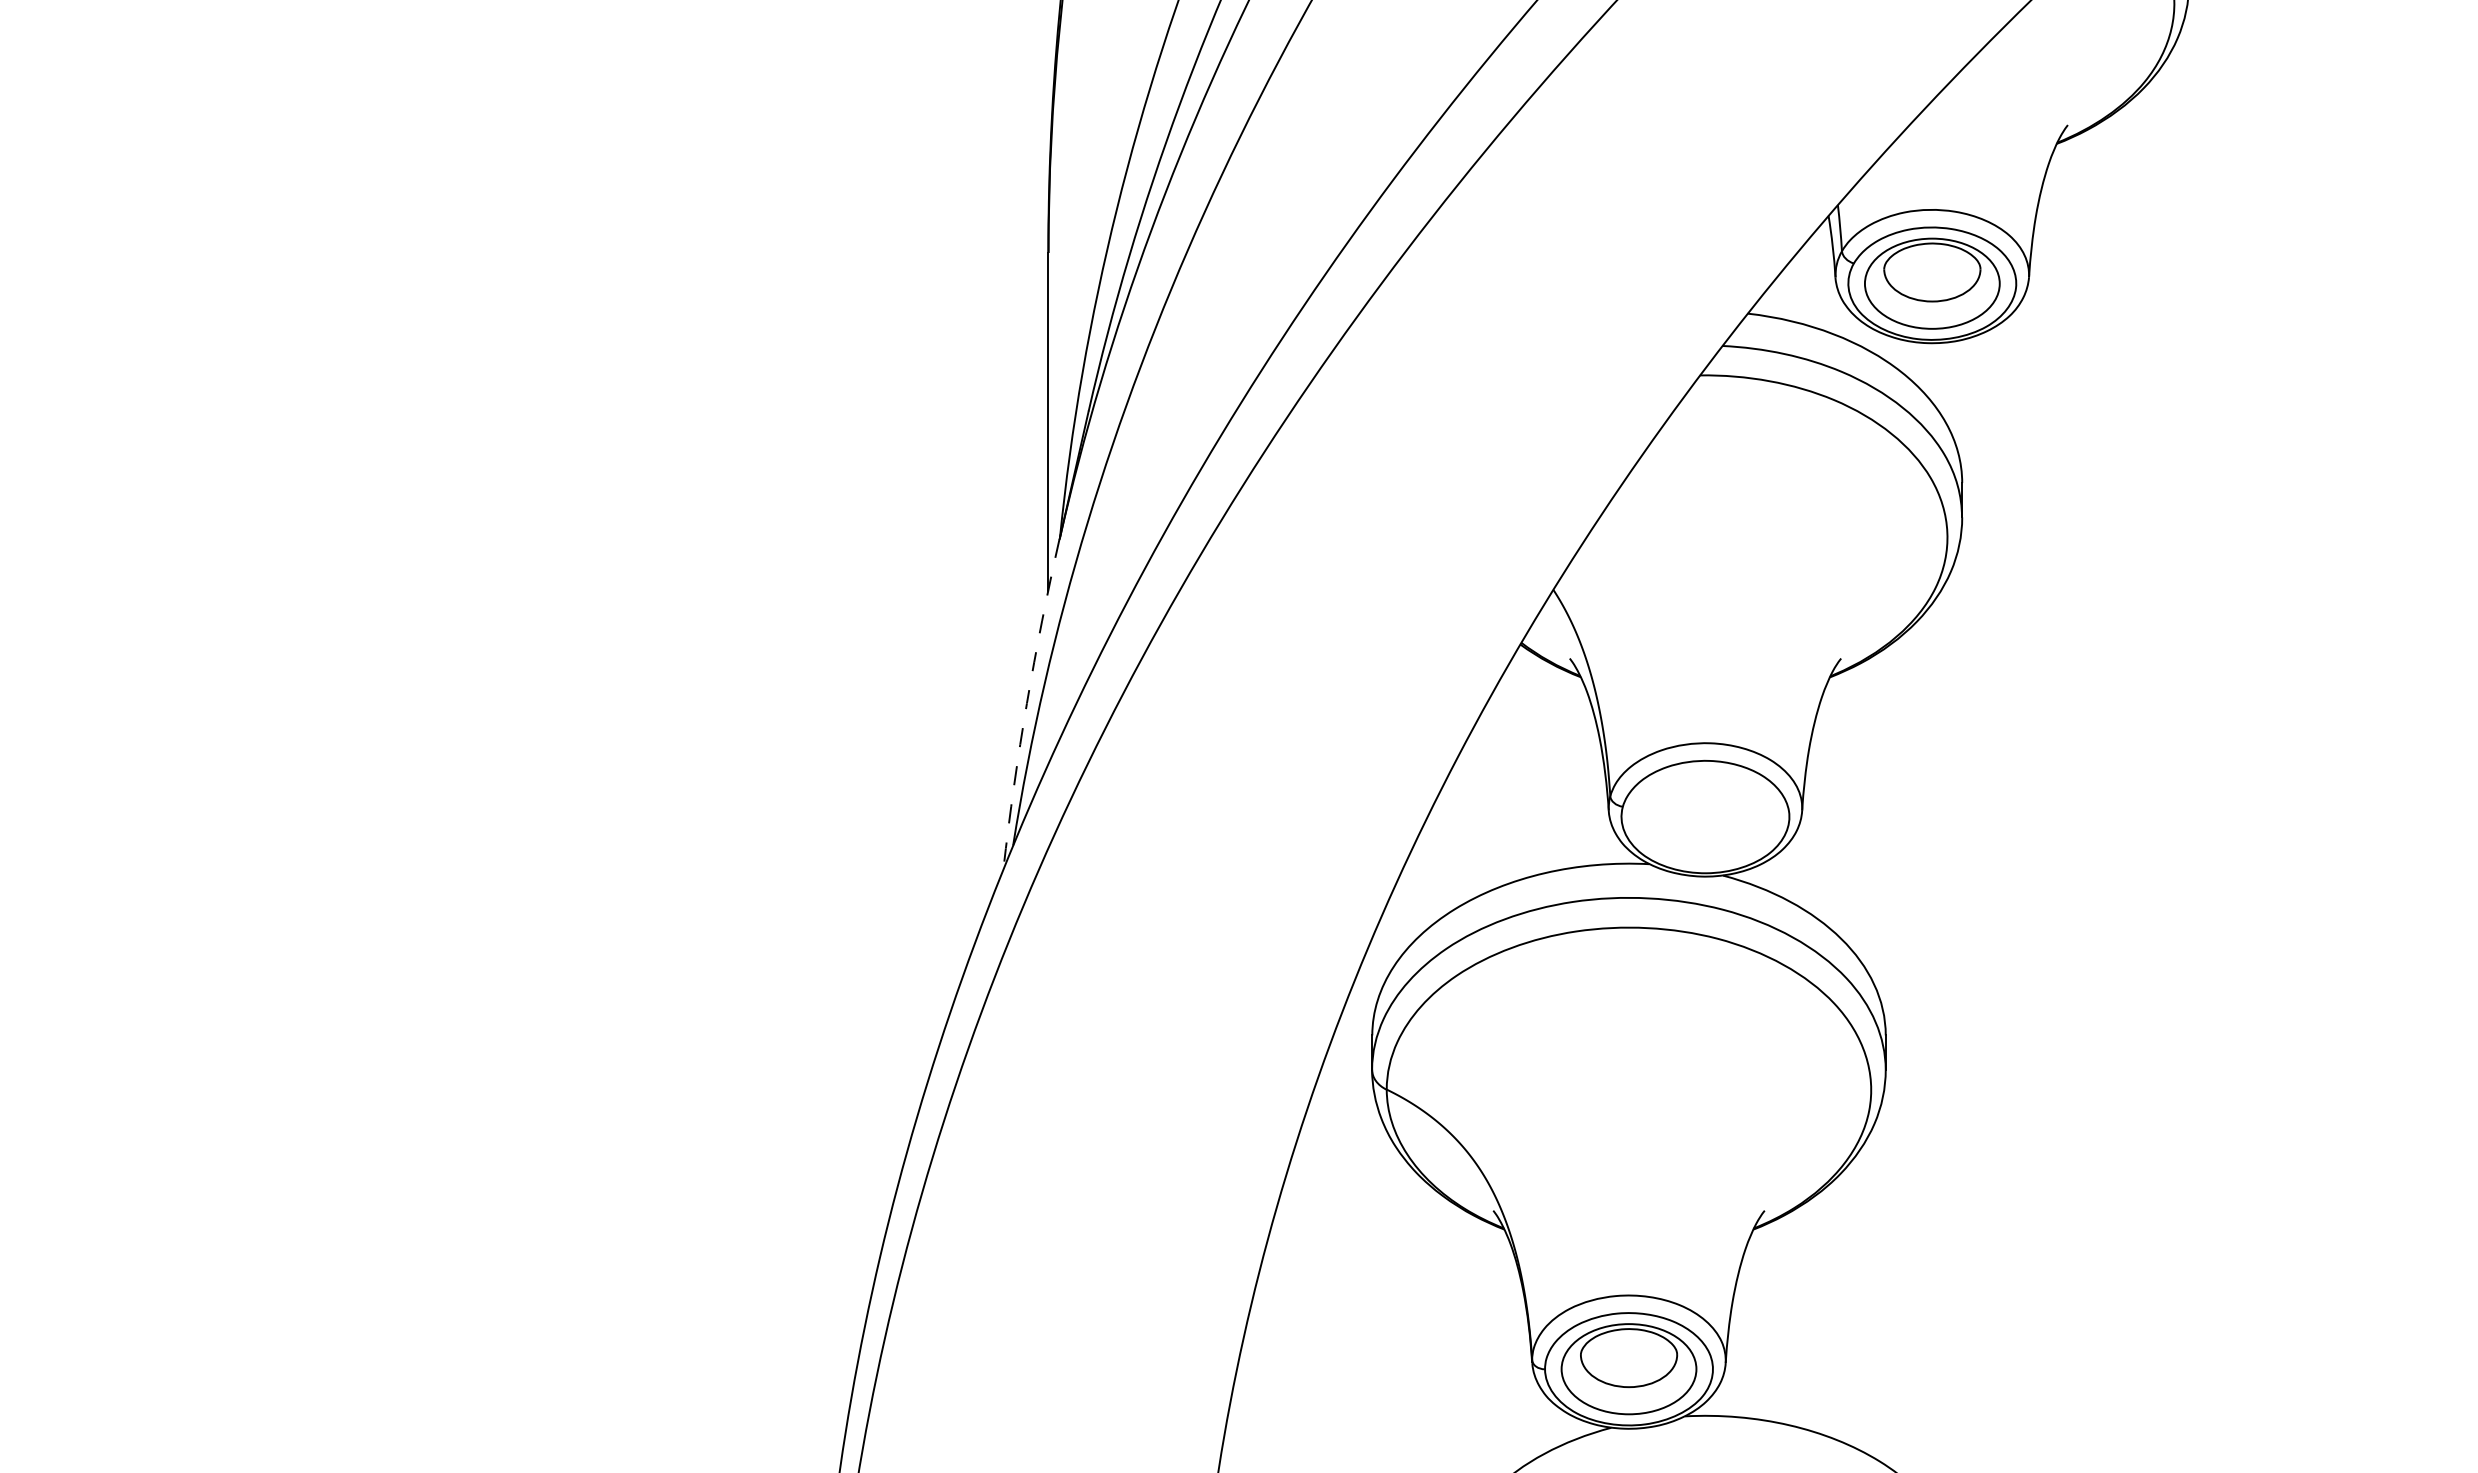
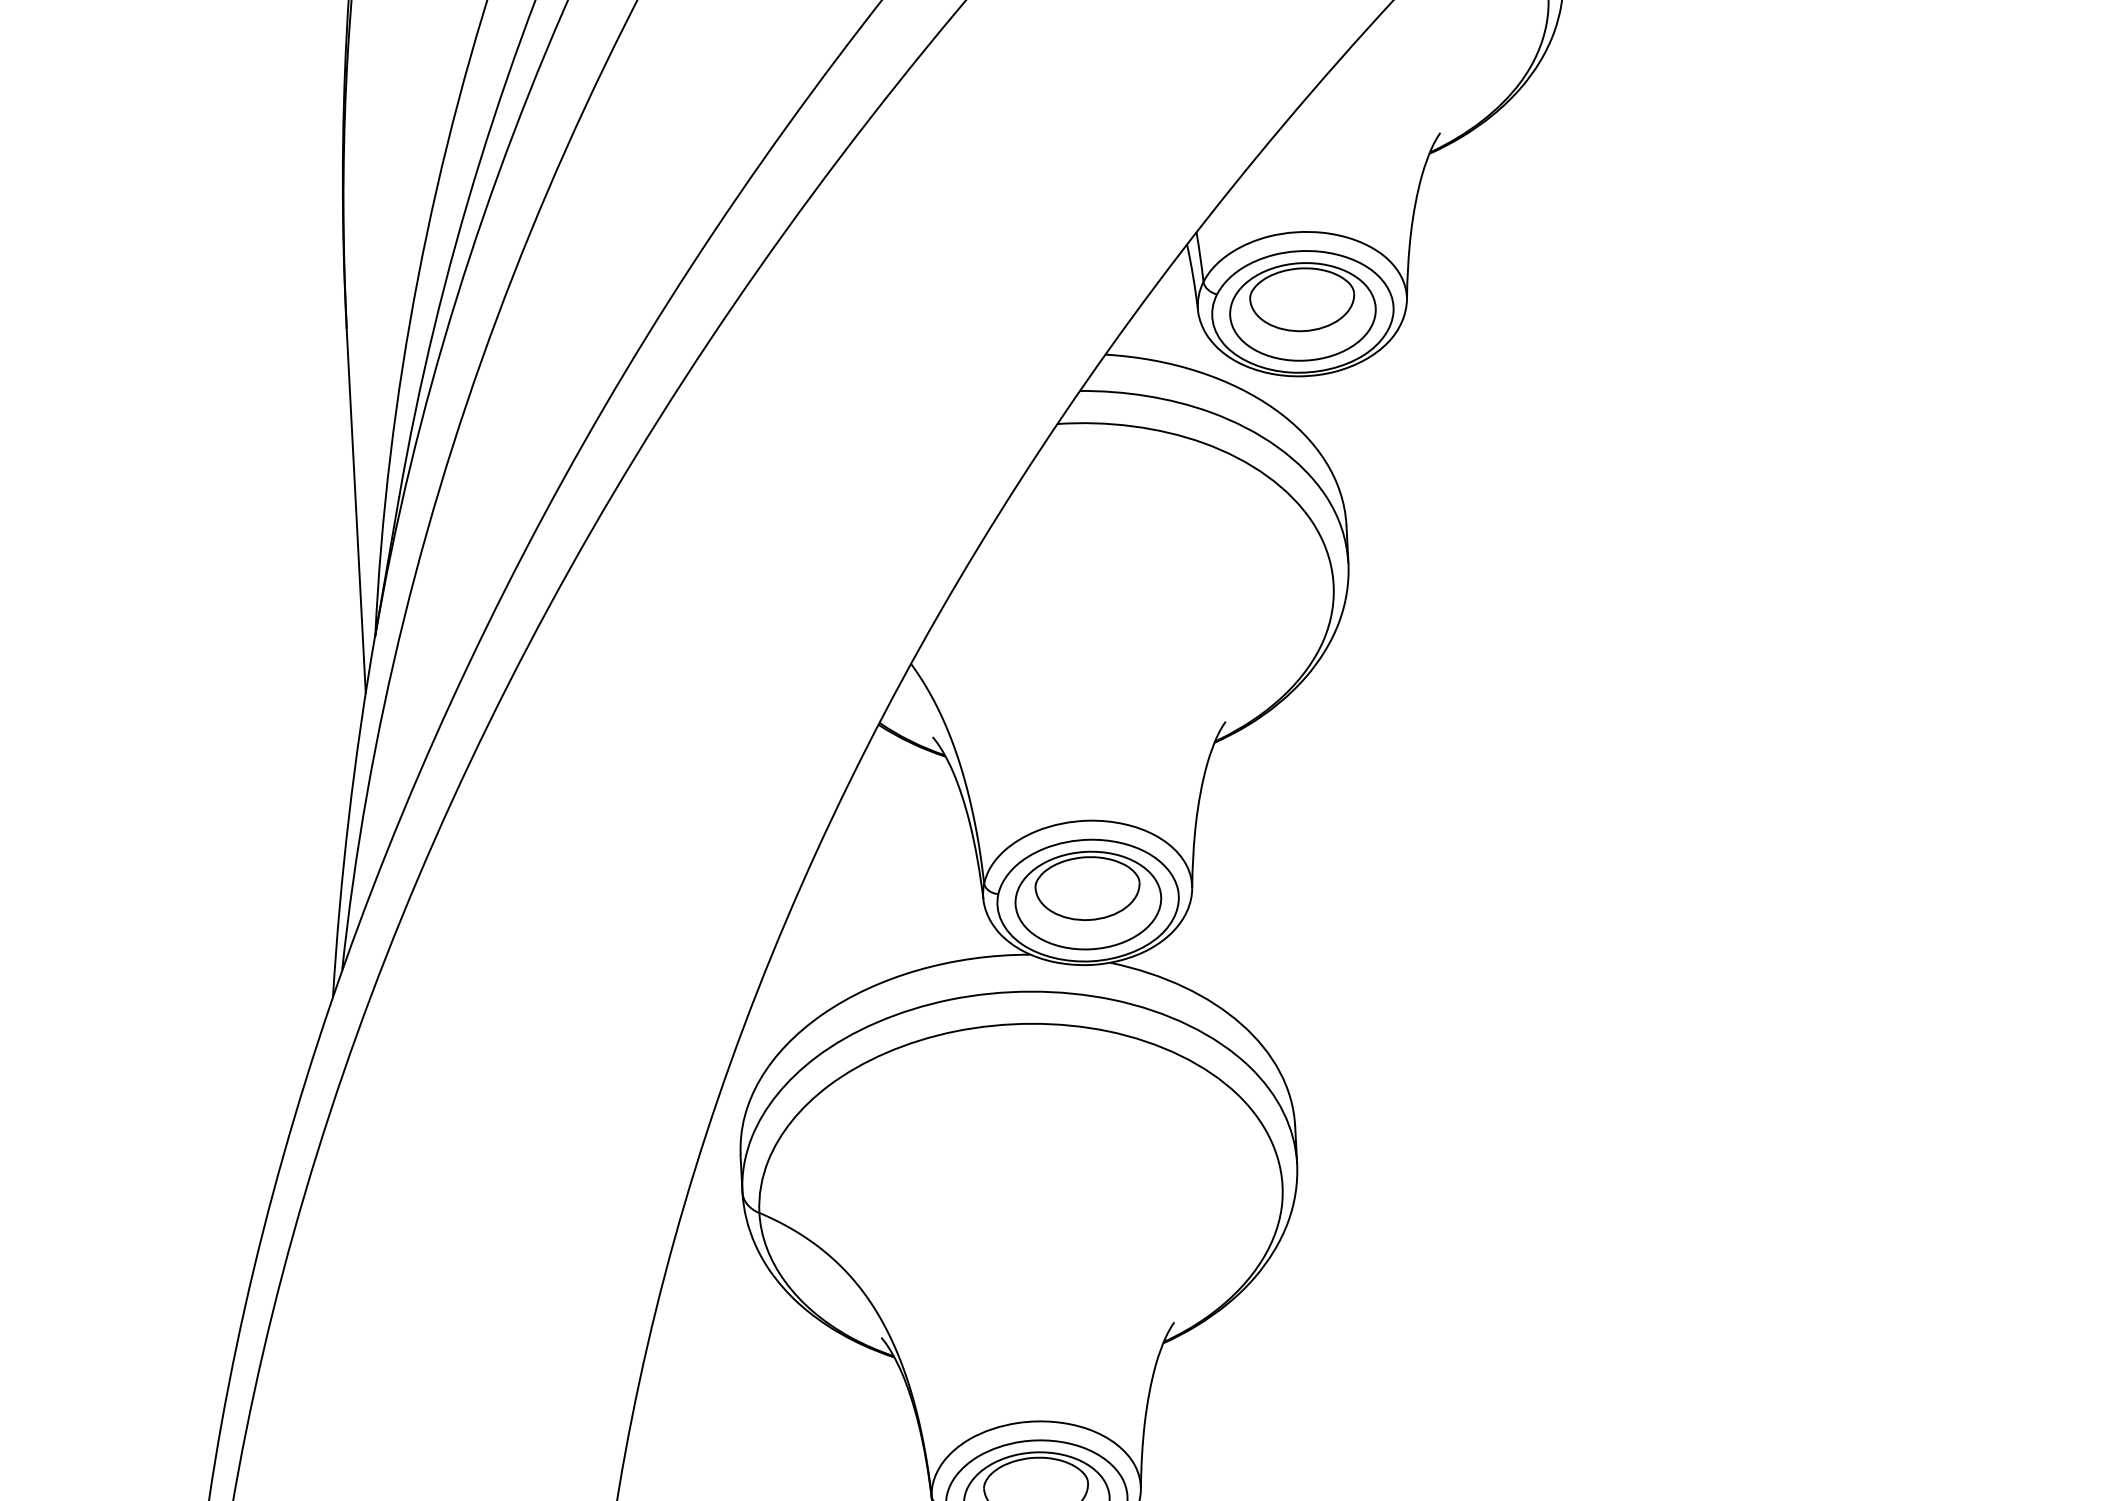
arc: (1026, 703) -> (348, 816), dashed -> solid
part: (1705, 816) -> (1088, 900), added

